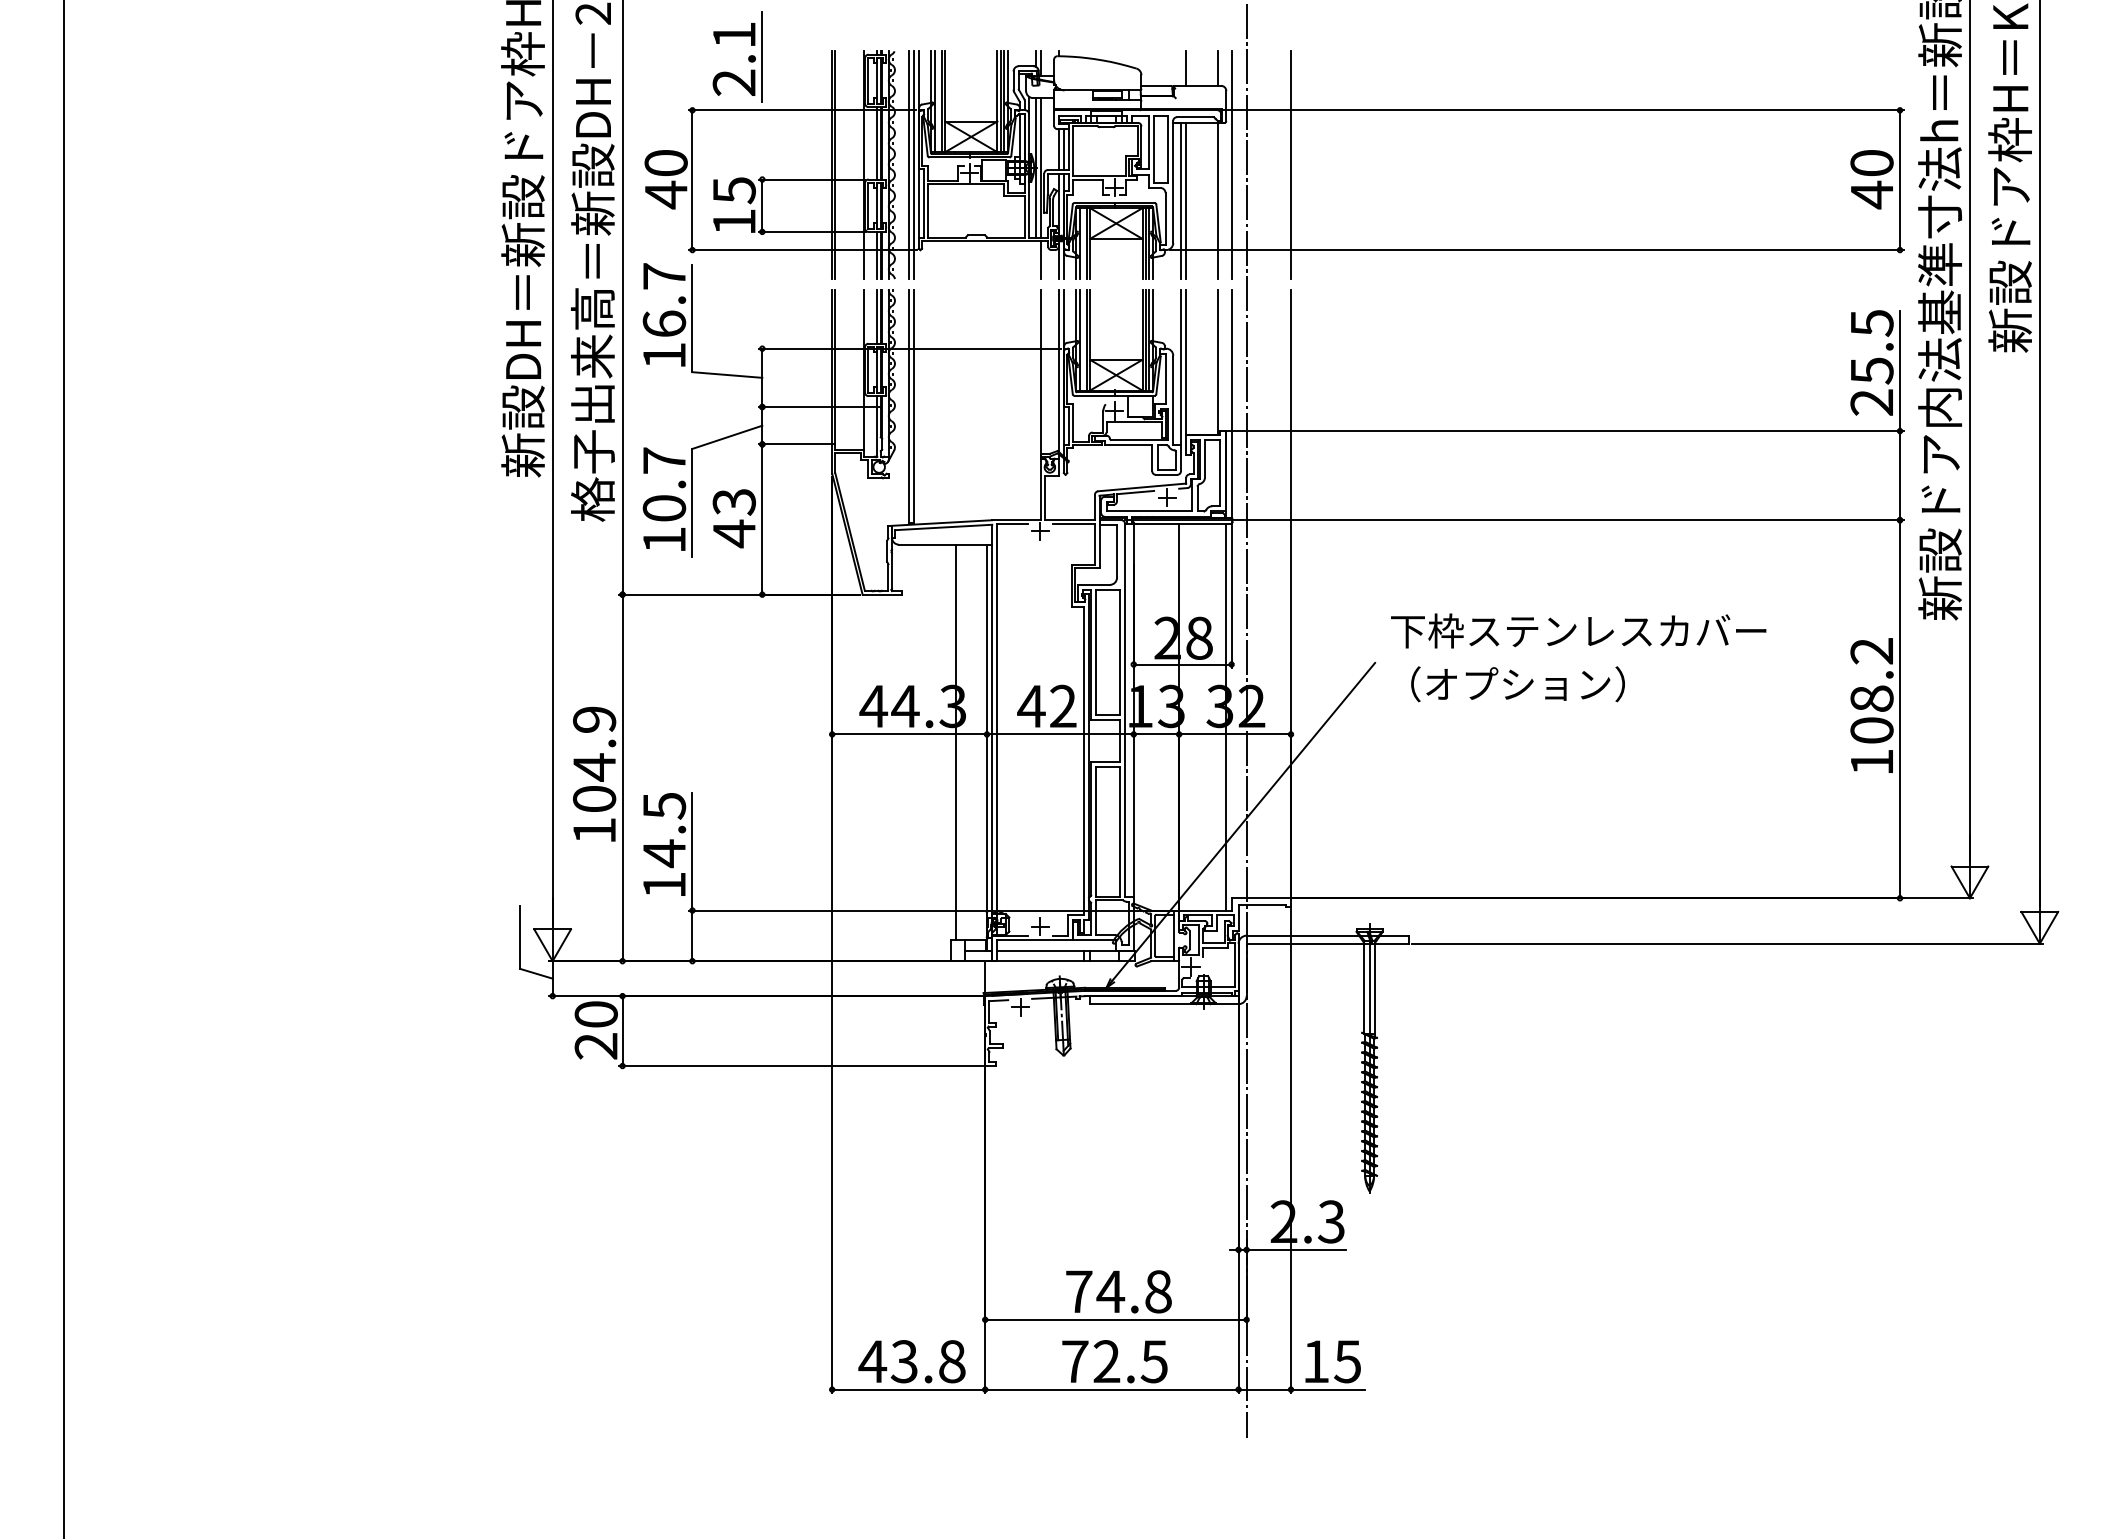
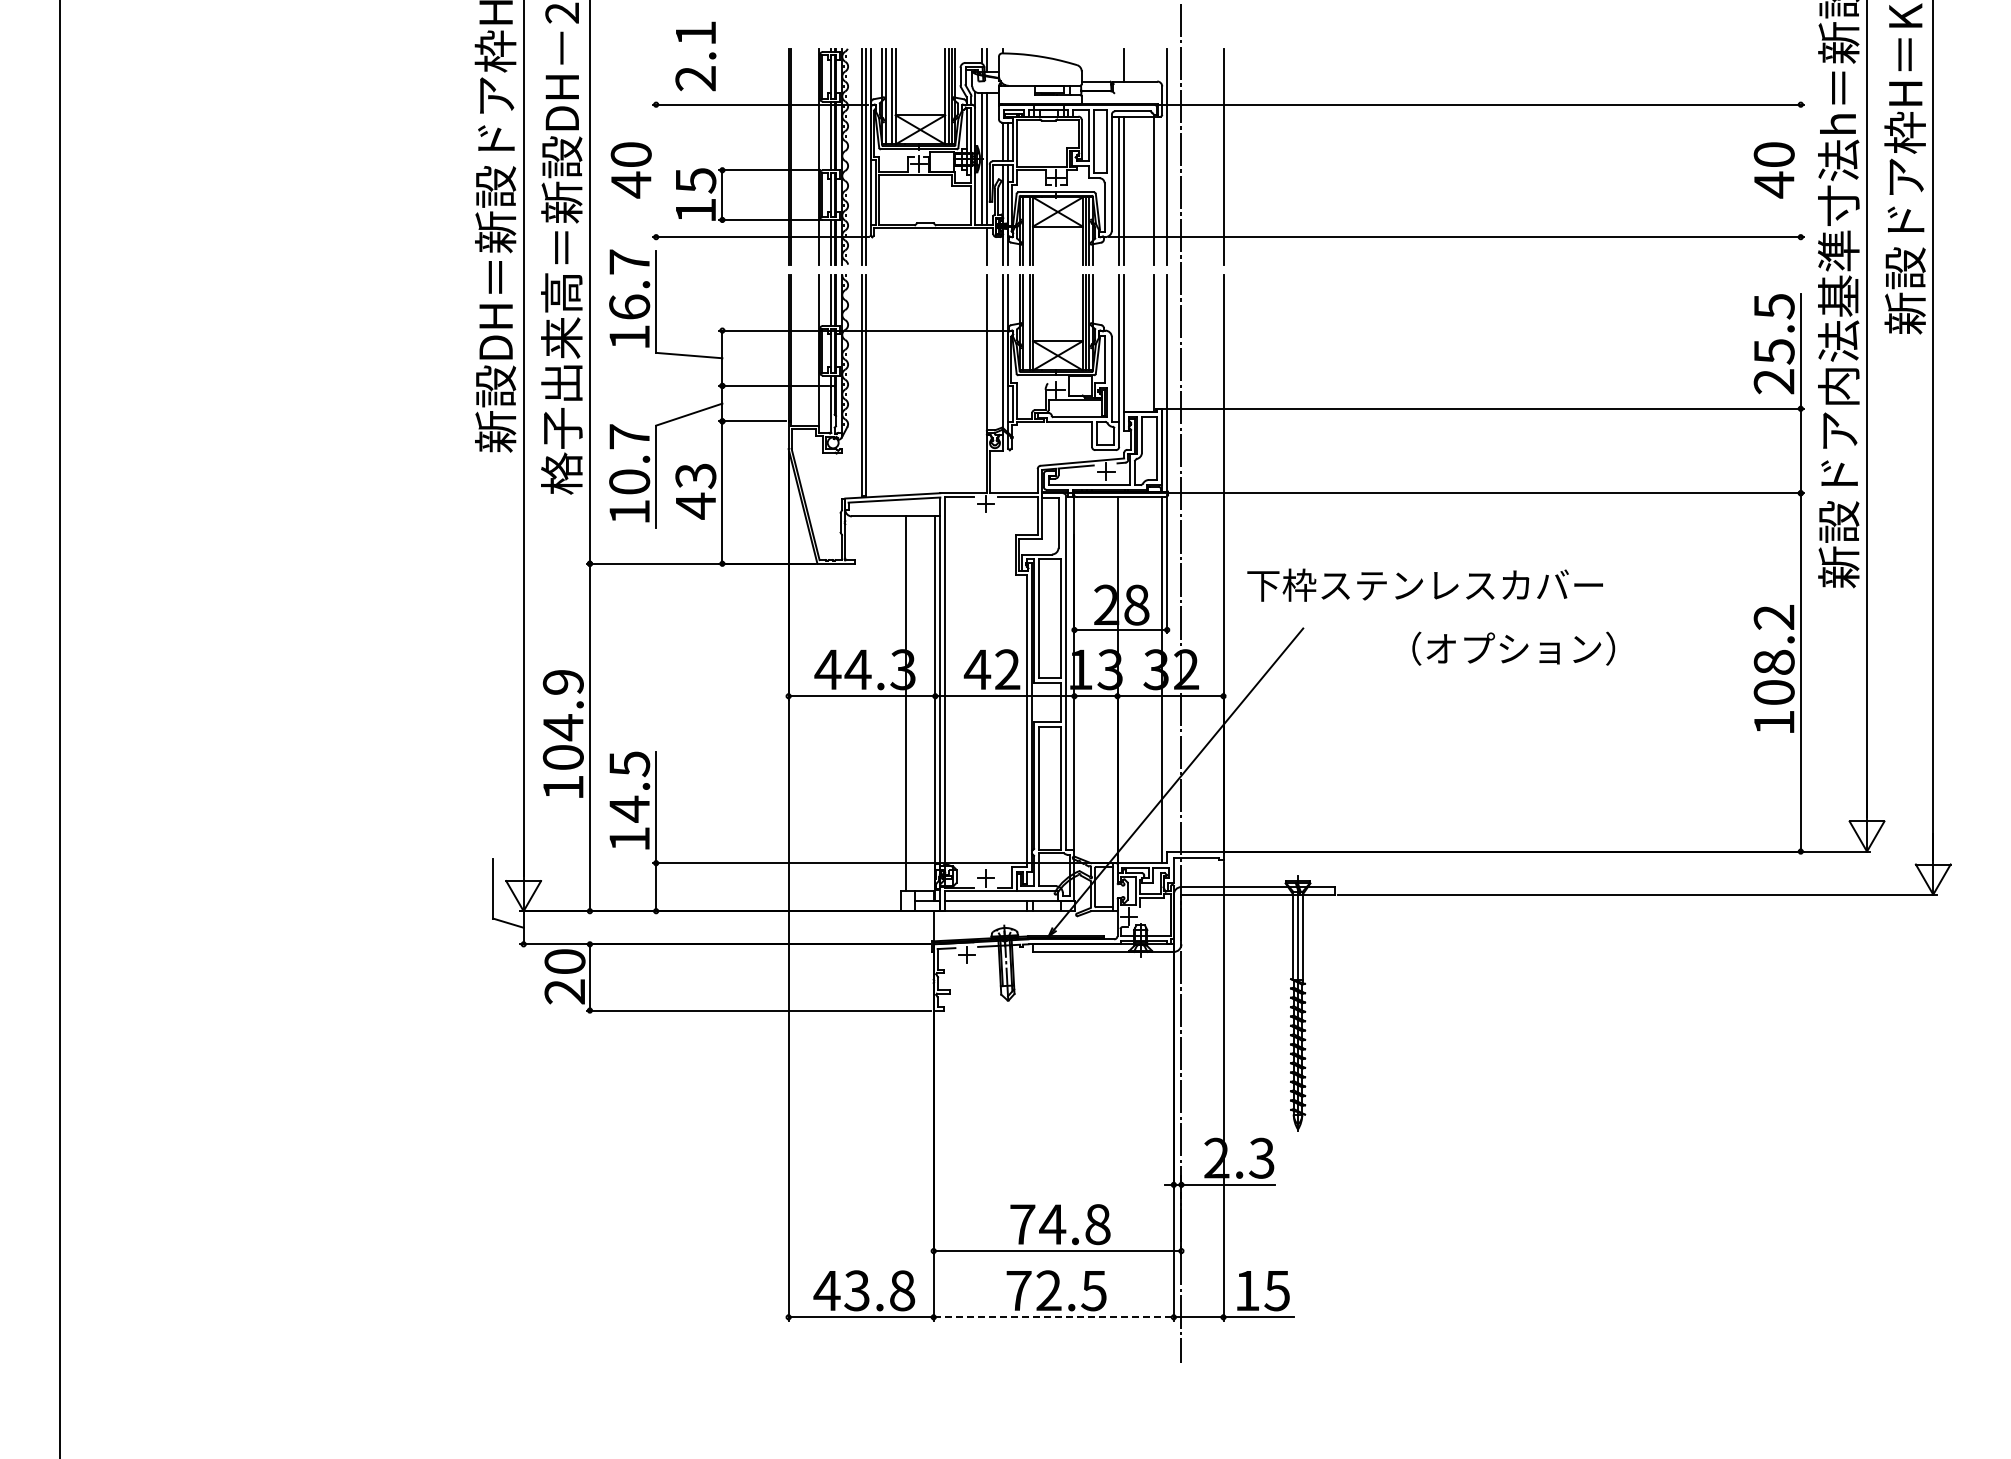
line: (762, 57) -> (722, 54), removed
line: (1217, 67) -> (1153, 64), removed
line: (692, 179) -> (656, 170), removed
line: (1899, 179) -> (1800, 170), removed
text: (1577, 630) -> (1424, 584), moved
text: (1517, 684) -> (1513, 648), moved
line: (1112, 1389) -> (1054, 1317), solid -> dashed

